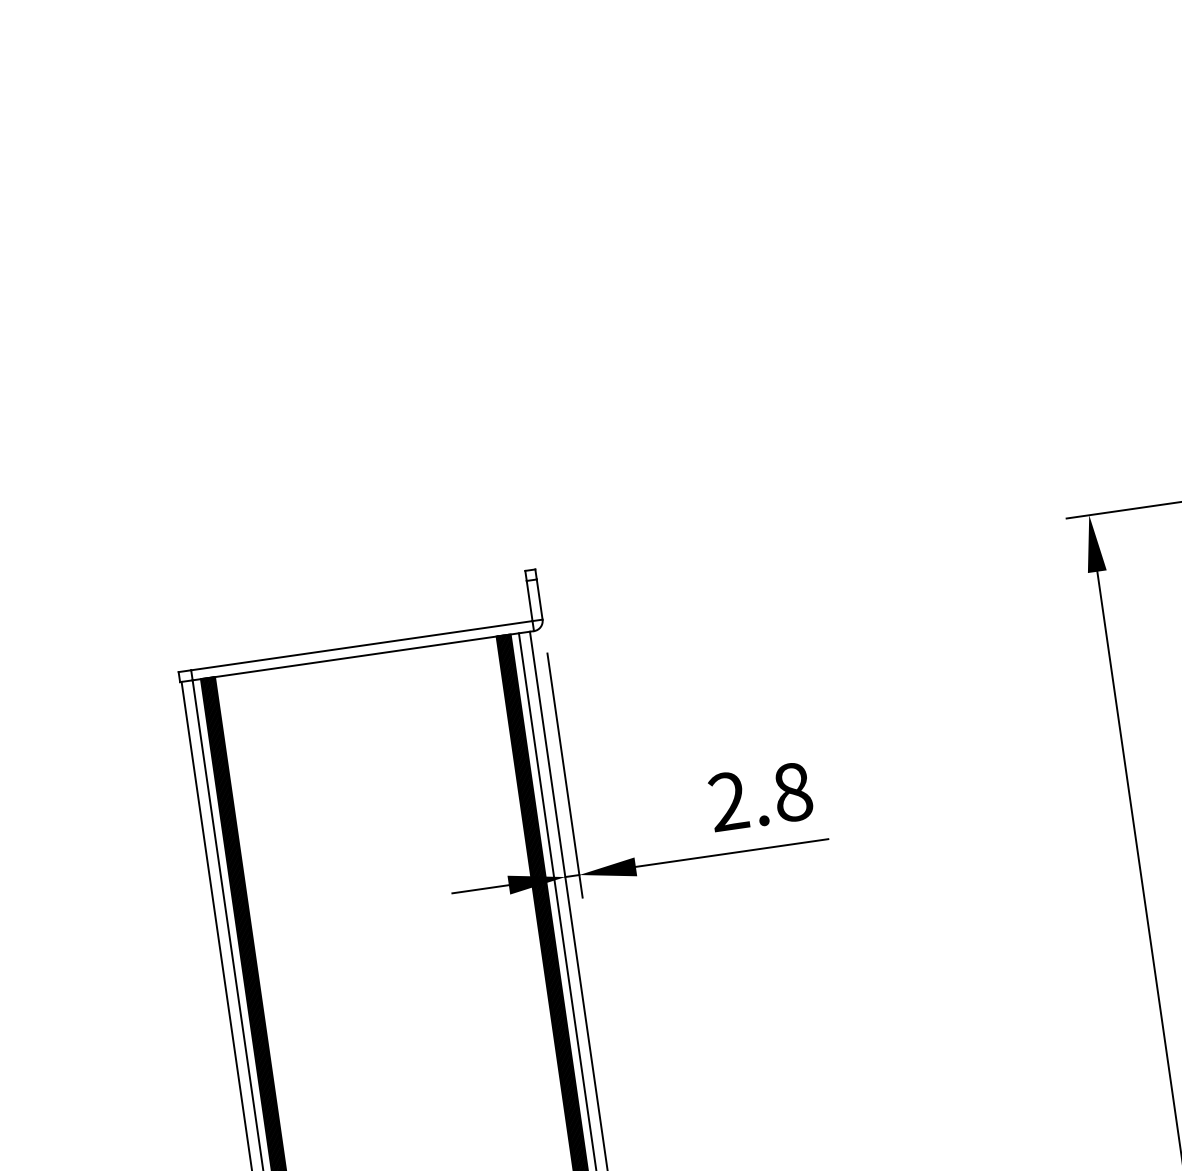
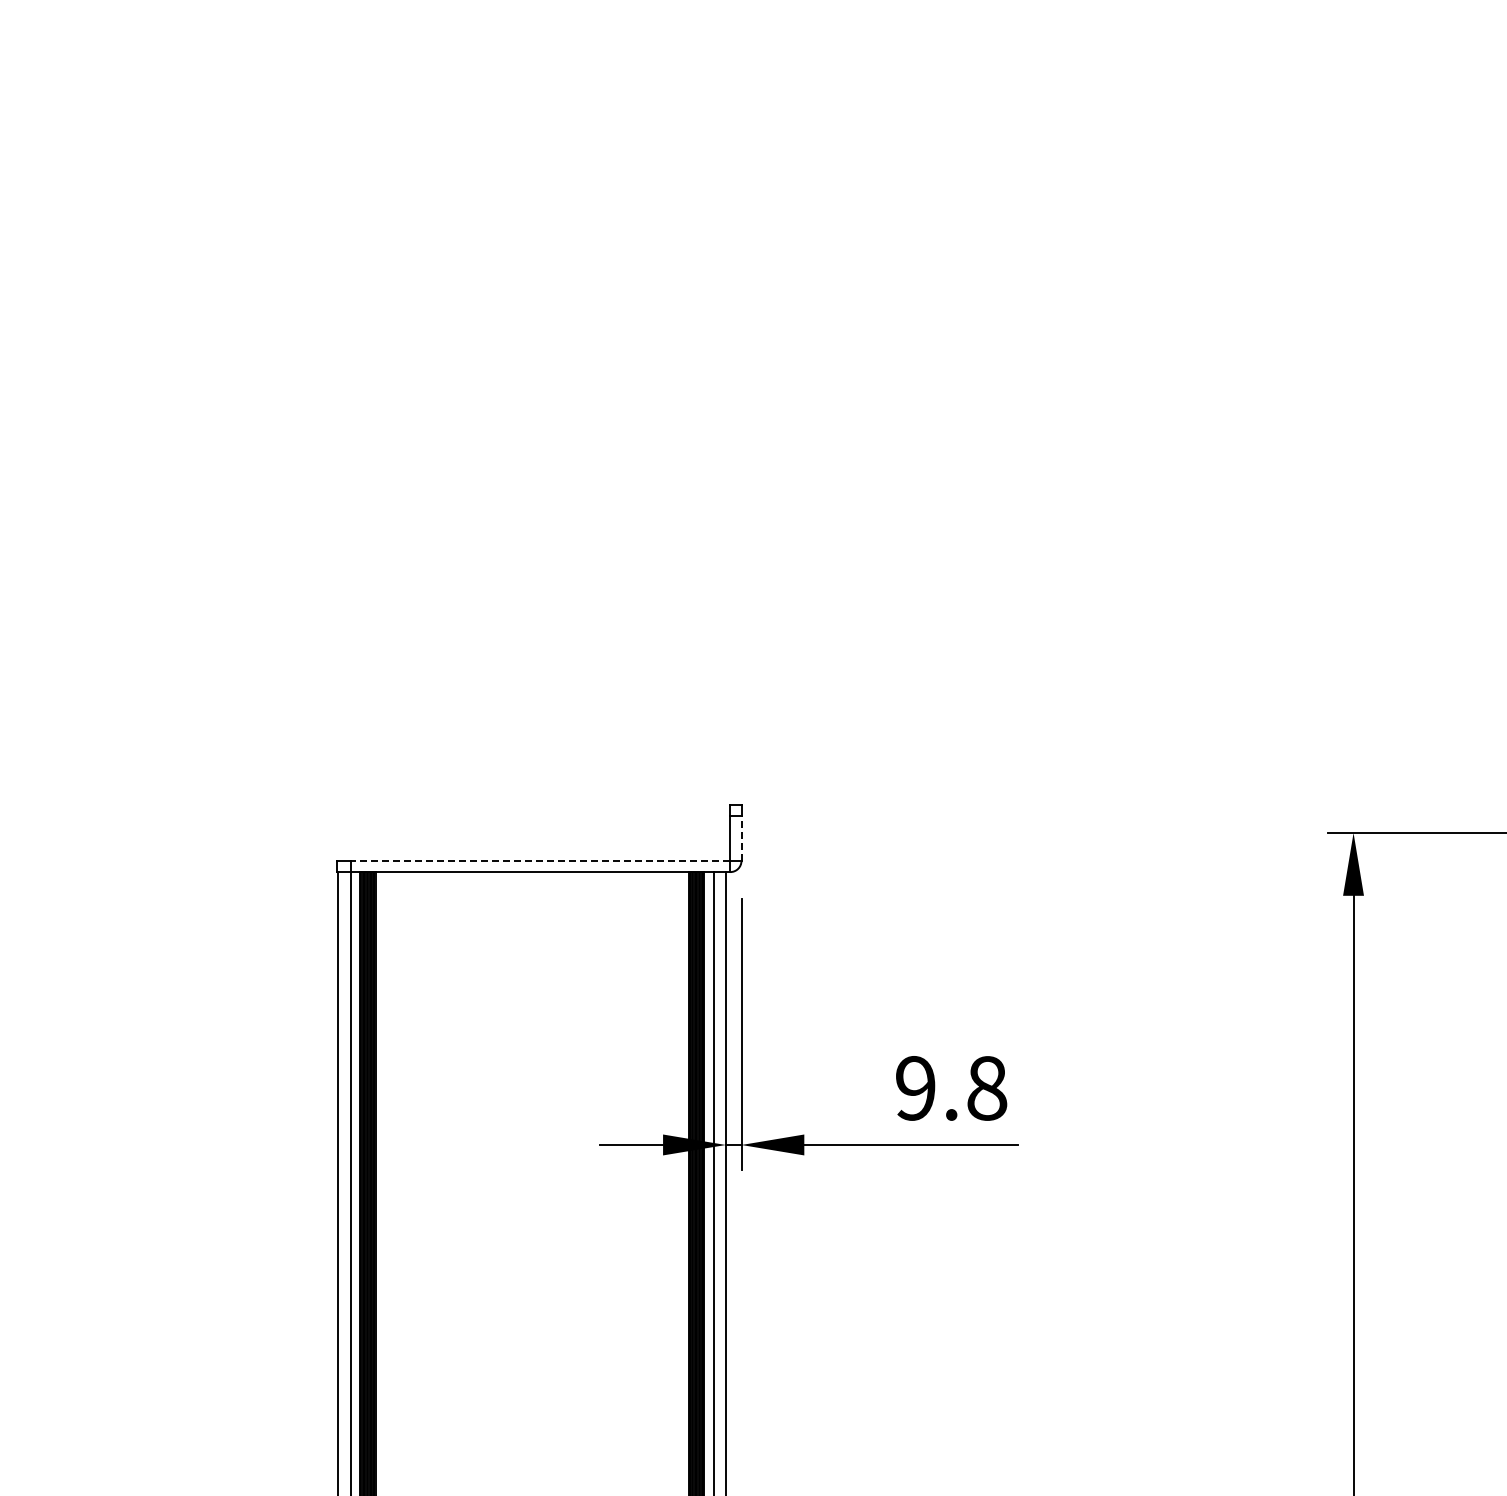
line: (539, 599) -> (741, 838), solid -> dashed
line: (361, 645) -> (540, 860), solid -> dashed
text: (728, 801) -> (915, 1088), 2.8 -> 9.8

